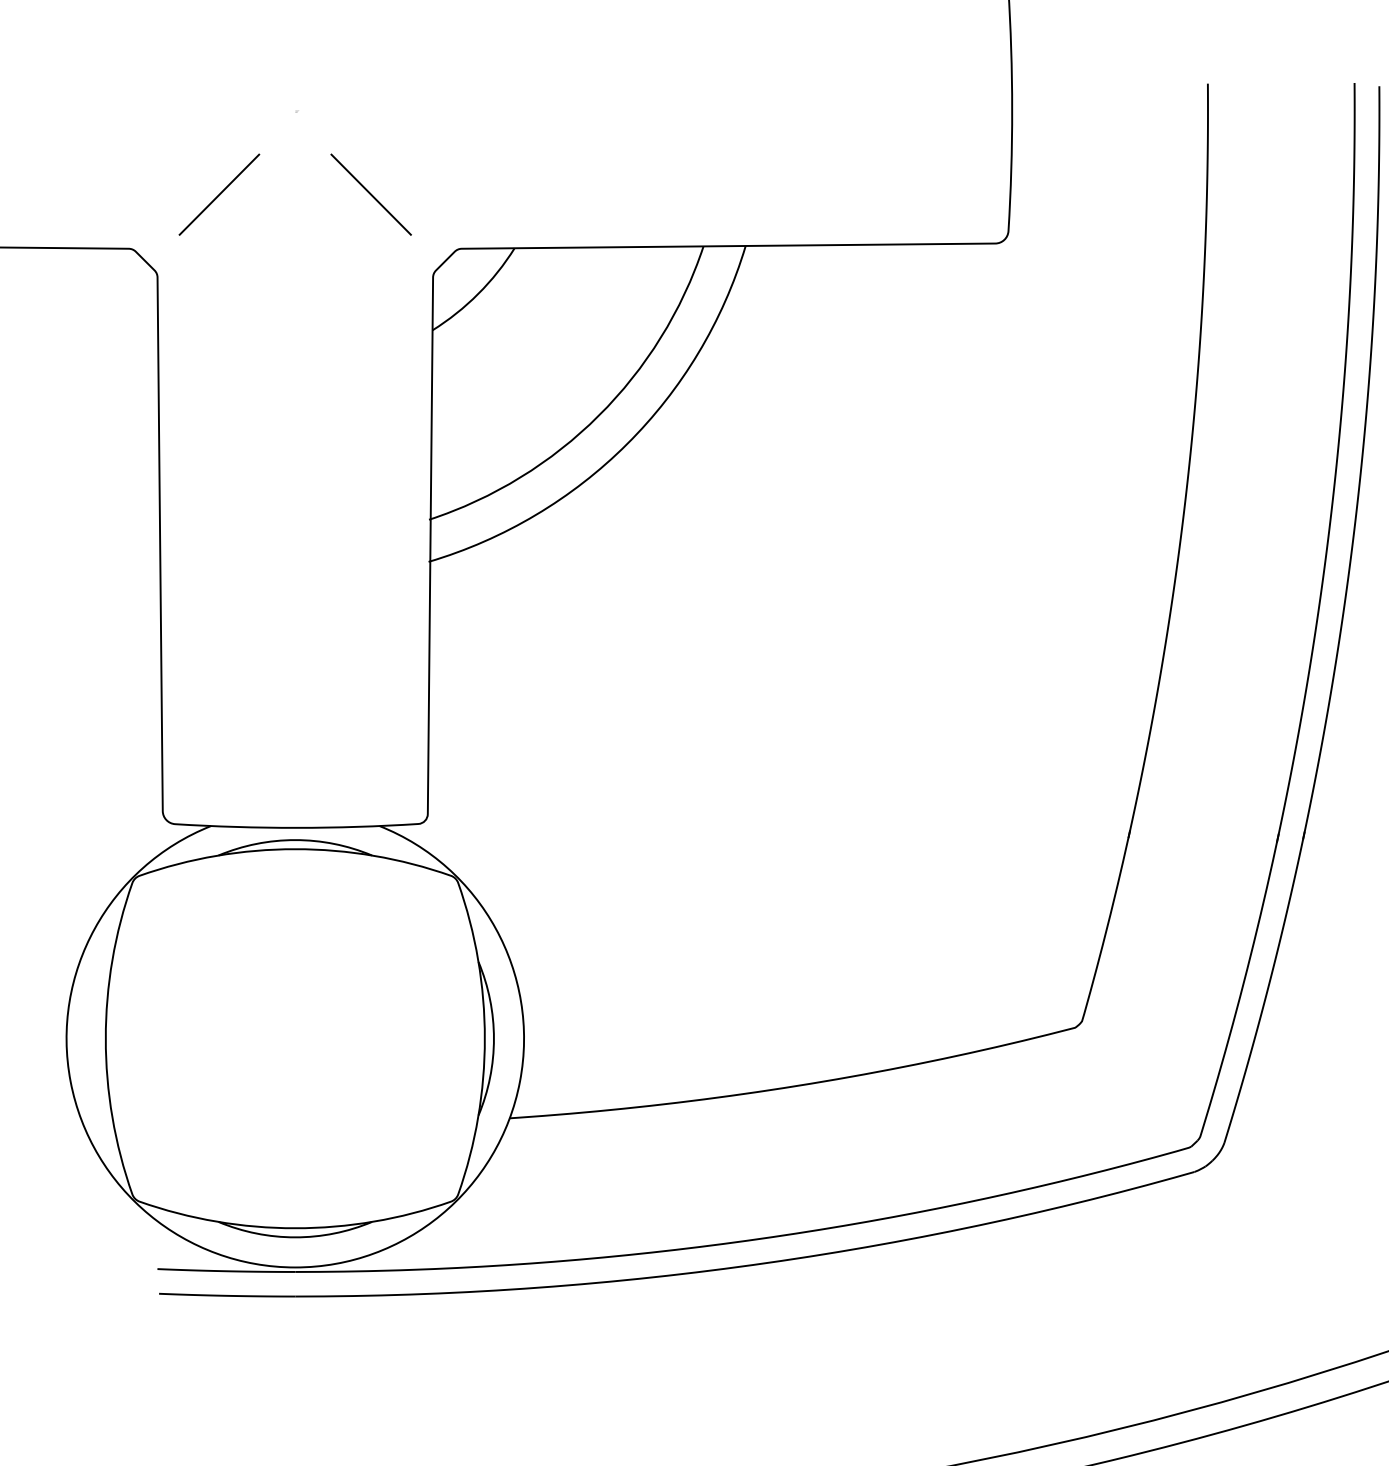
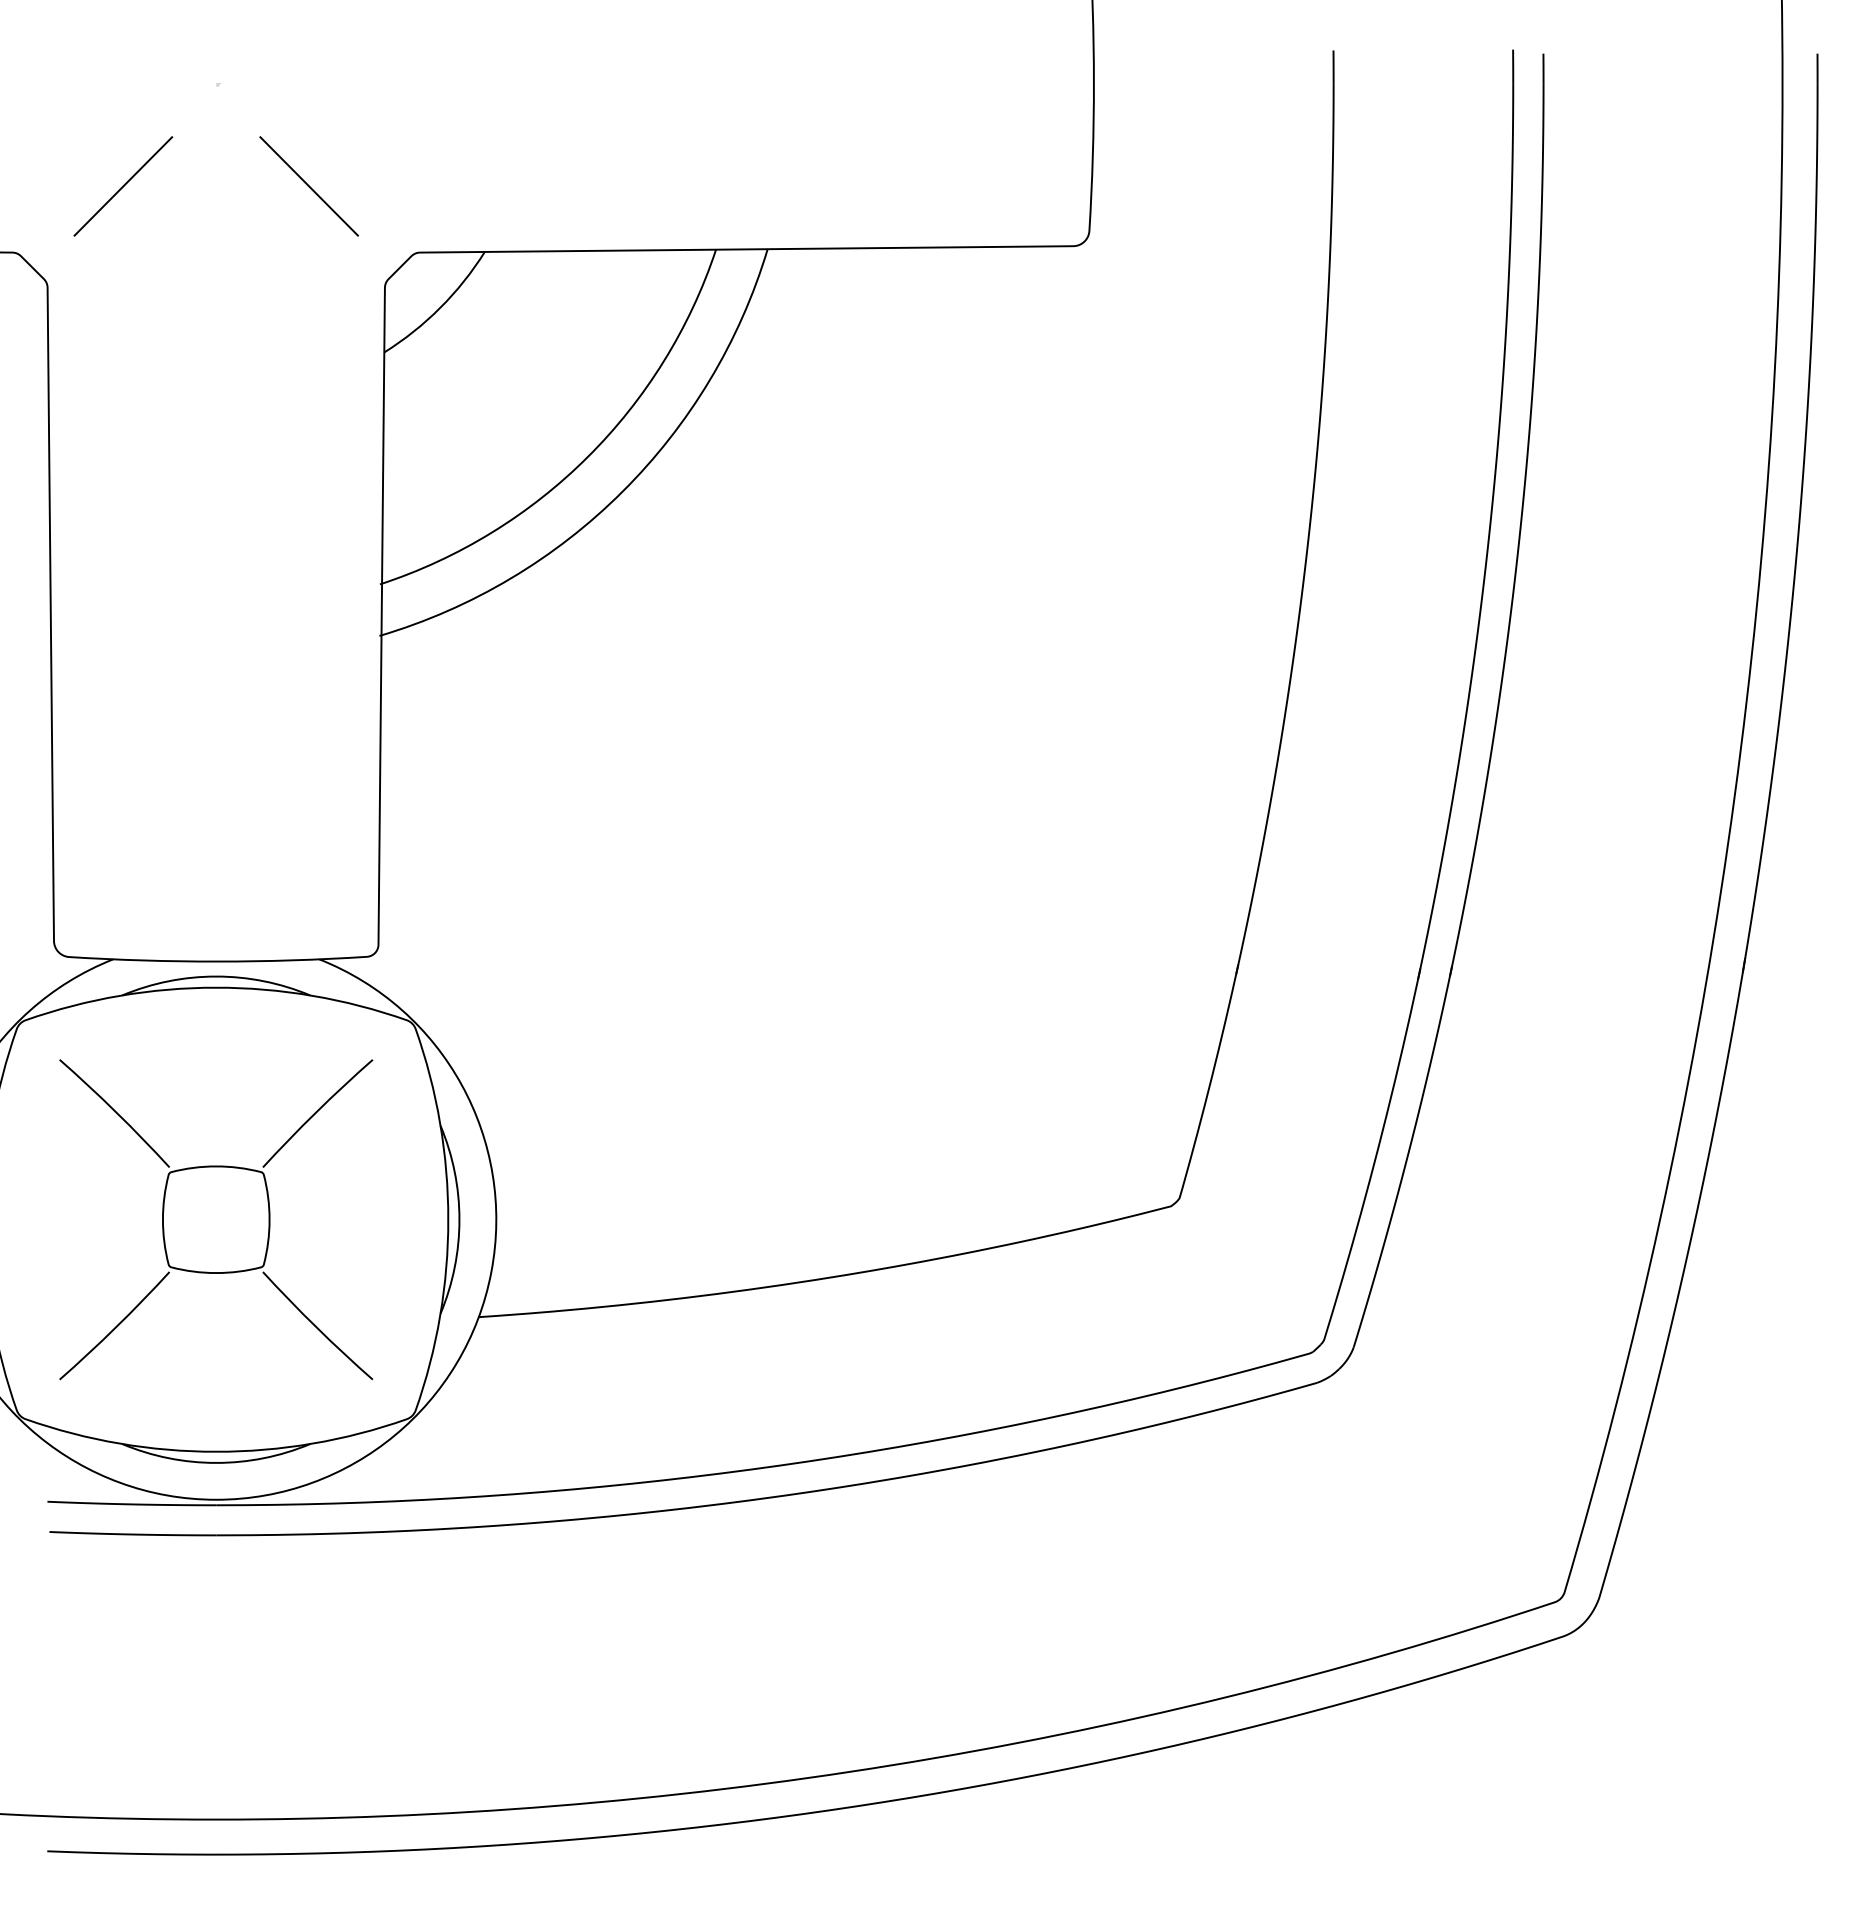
part: (295, 1038) -> (216, 1219), added

